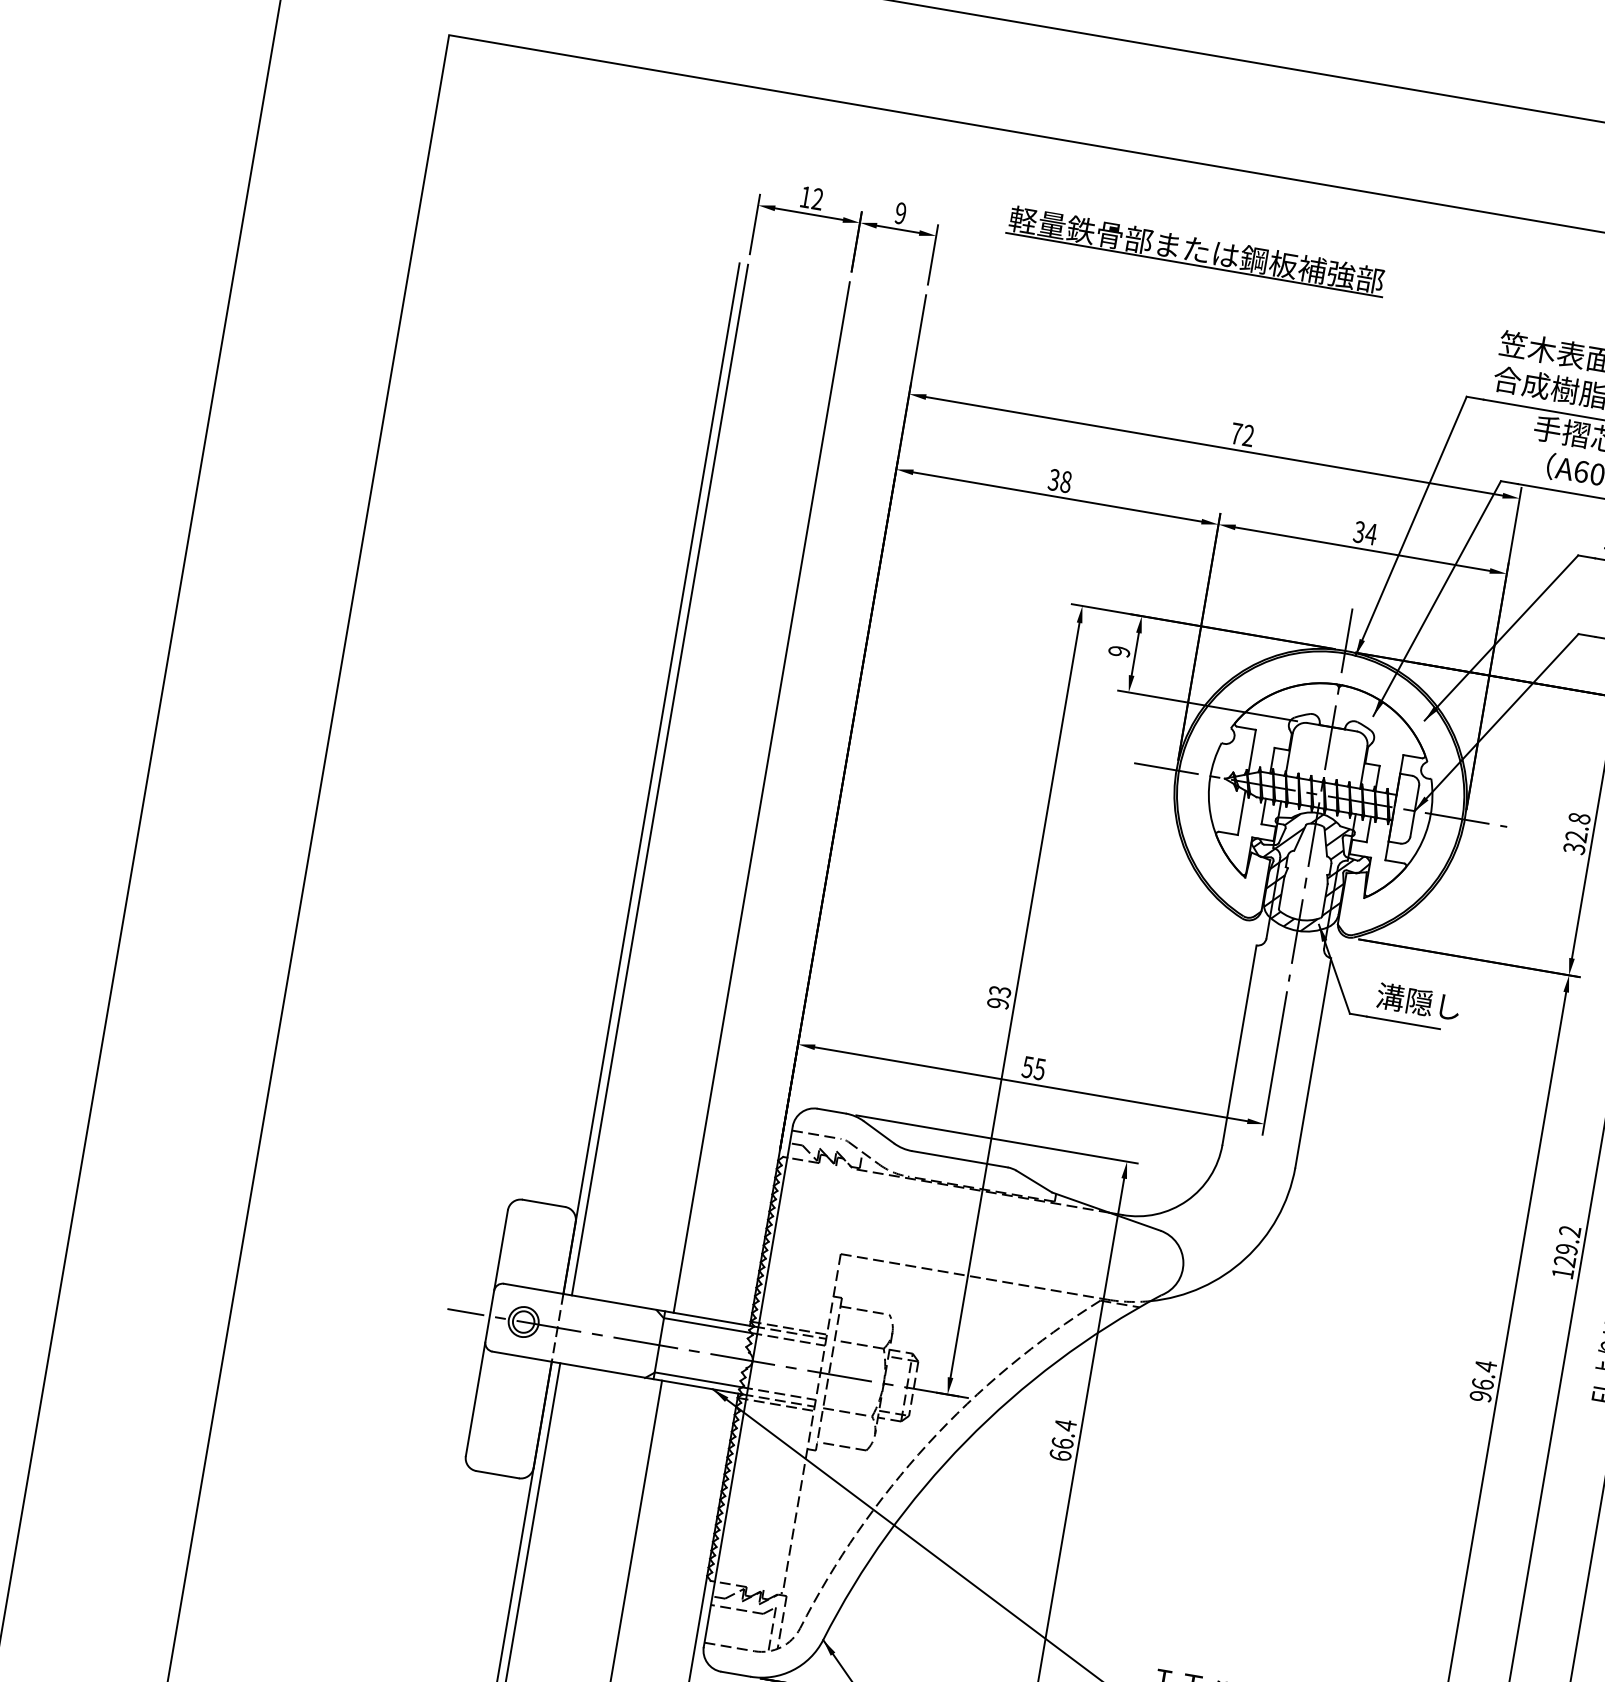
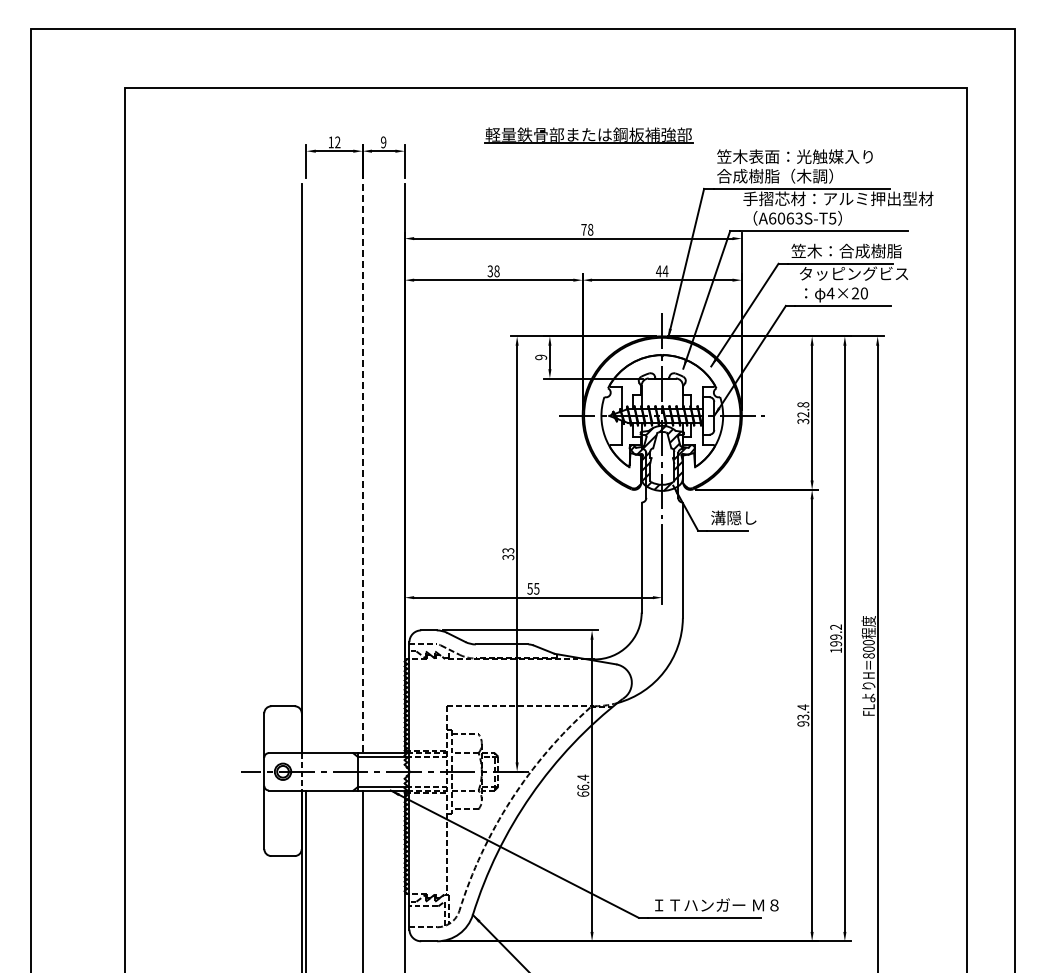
part: (1195, 251) -> (588, 135), moved
text: (1248, 435) -> (590, 229), 72 -> 78
text: (1358, 532) -> (658, 271), 34 -> 44
line: (660, 780) -> (306, 468), removed
line: (761, 797) -> (362, 468), solid -> dashed
text: (998, 1003) -> (508, 557), 93 -> 33
text: (1565, 1261) -> (836, 643), 129.2 -> 199.2
text: (1483, 1383) -> (803, 716), 96.4 -> 93.4

